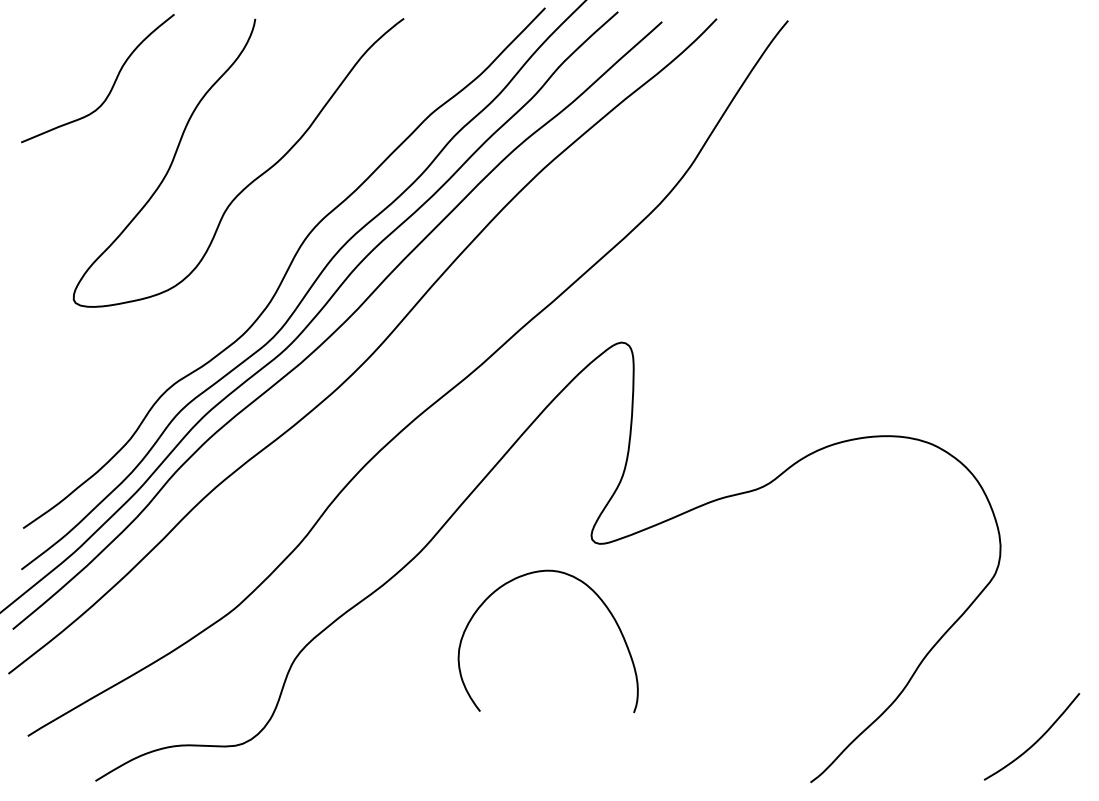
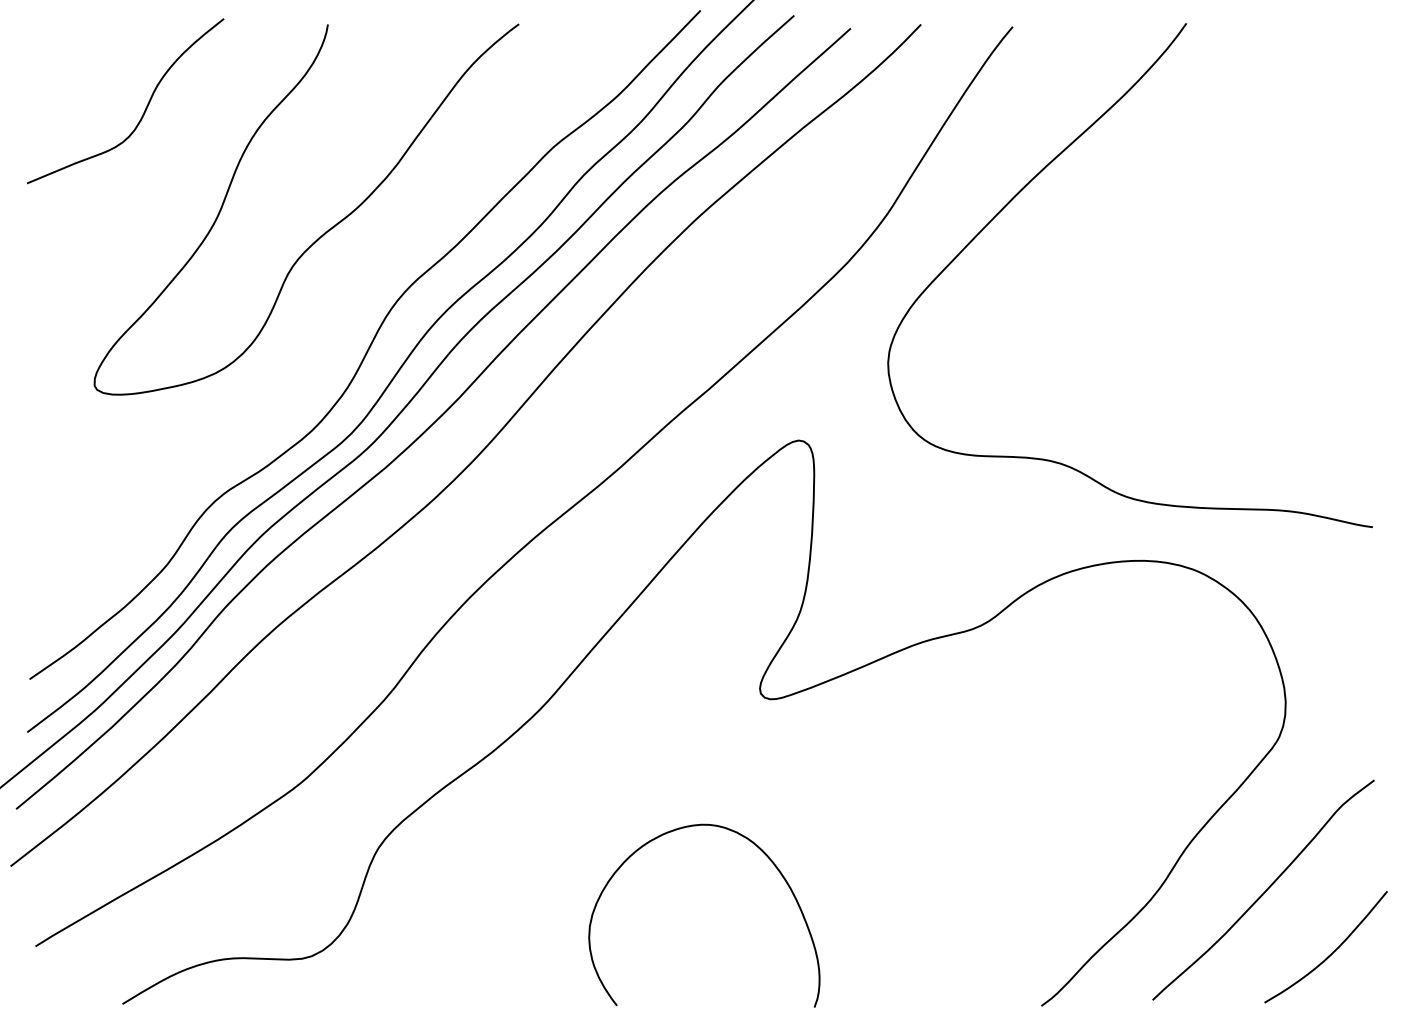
curve: (807, 137) -> (1037, 176), added
curve: (599, 599) -> (770, 861), moved
curve: (984, 692) -> (1265, 890), added

